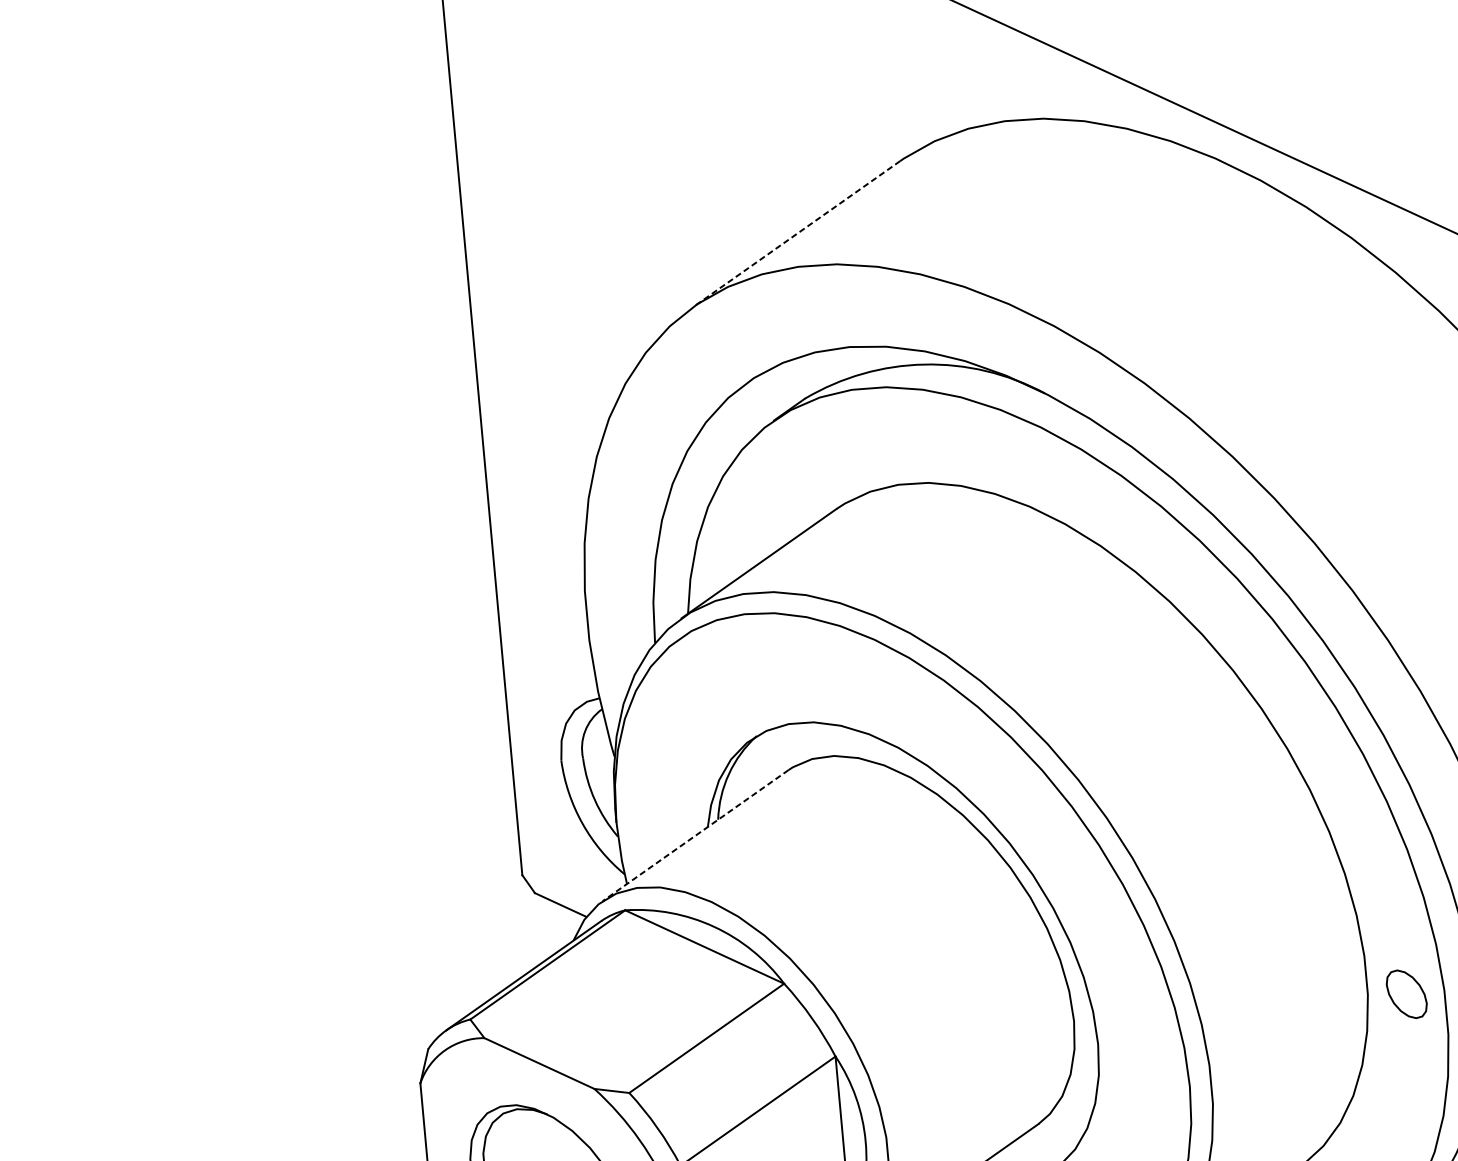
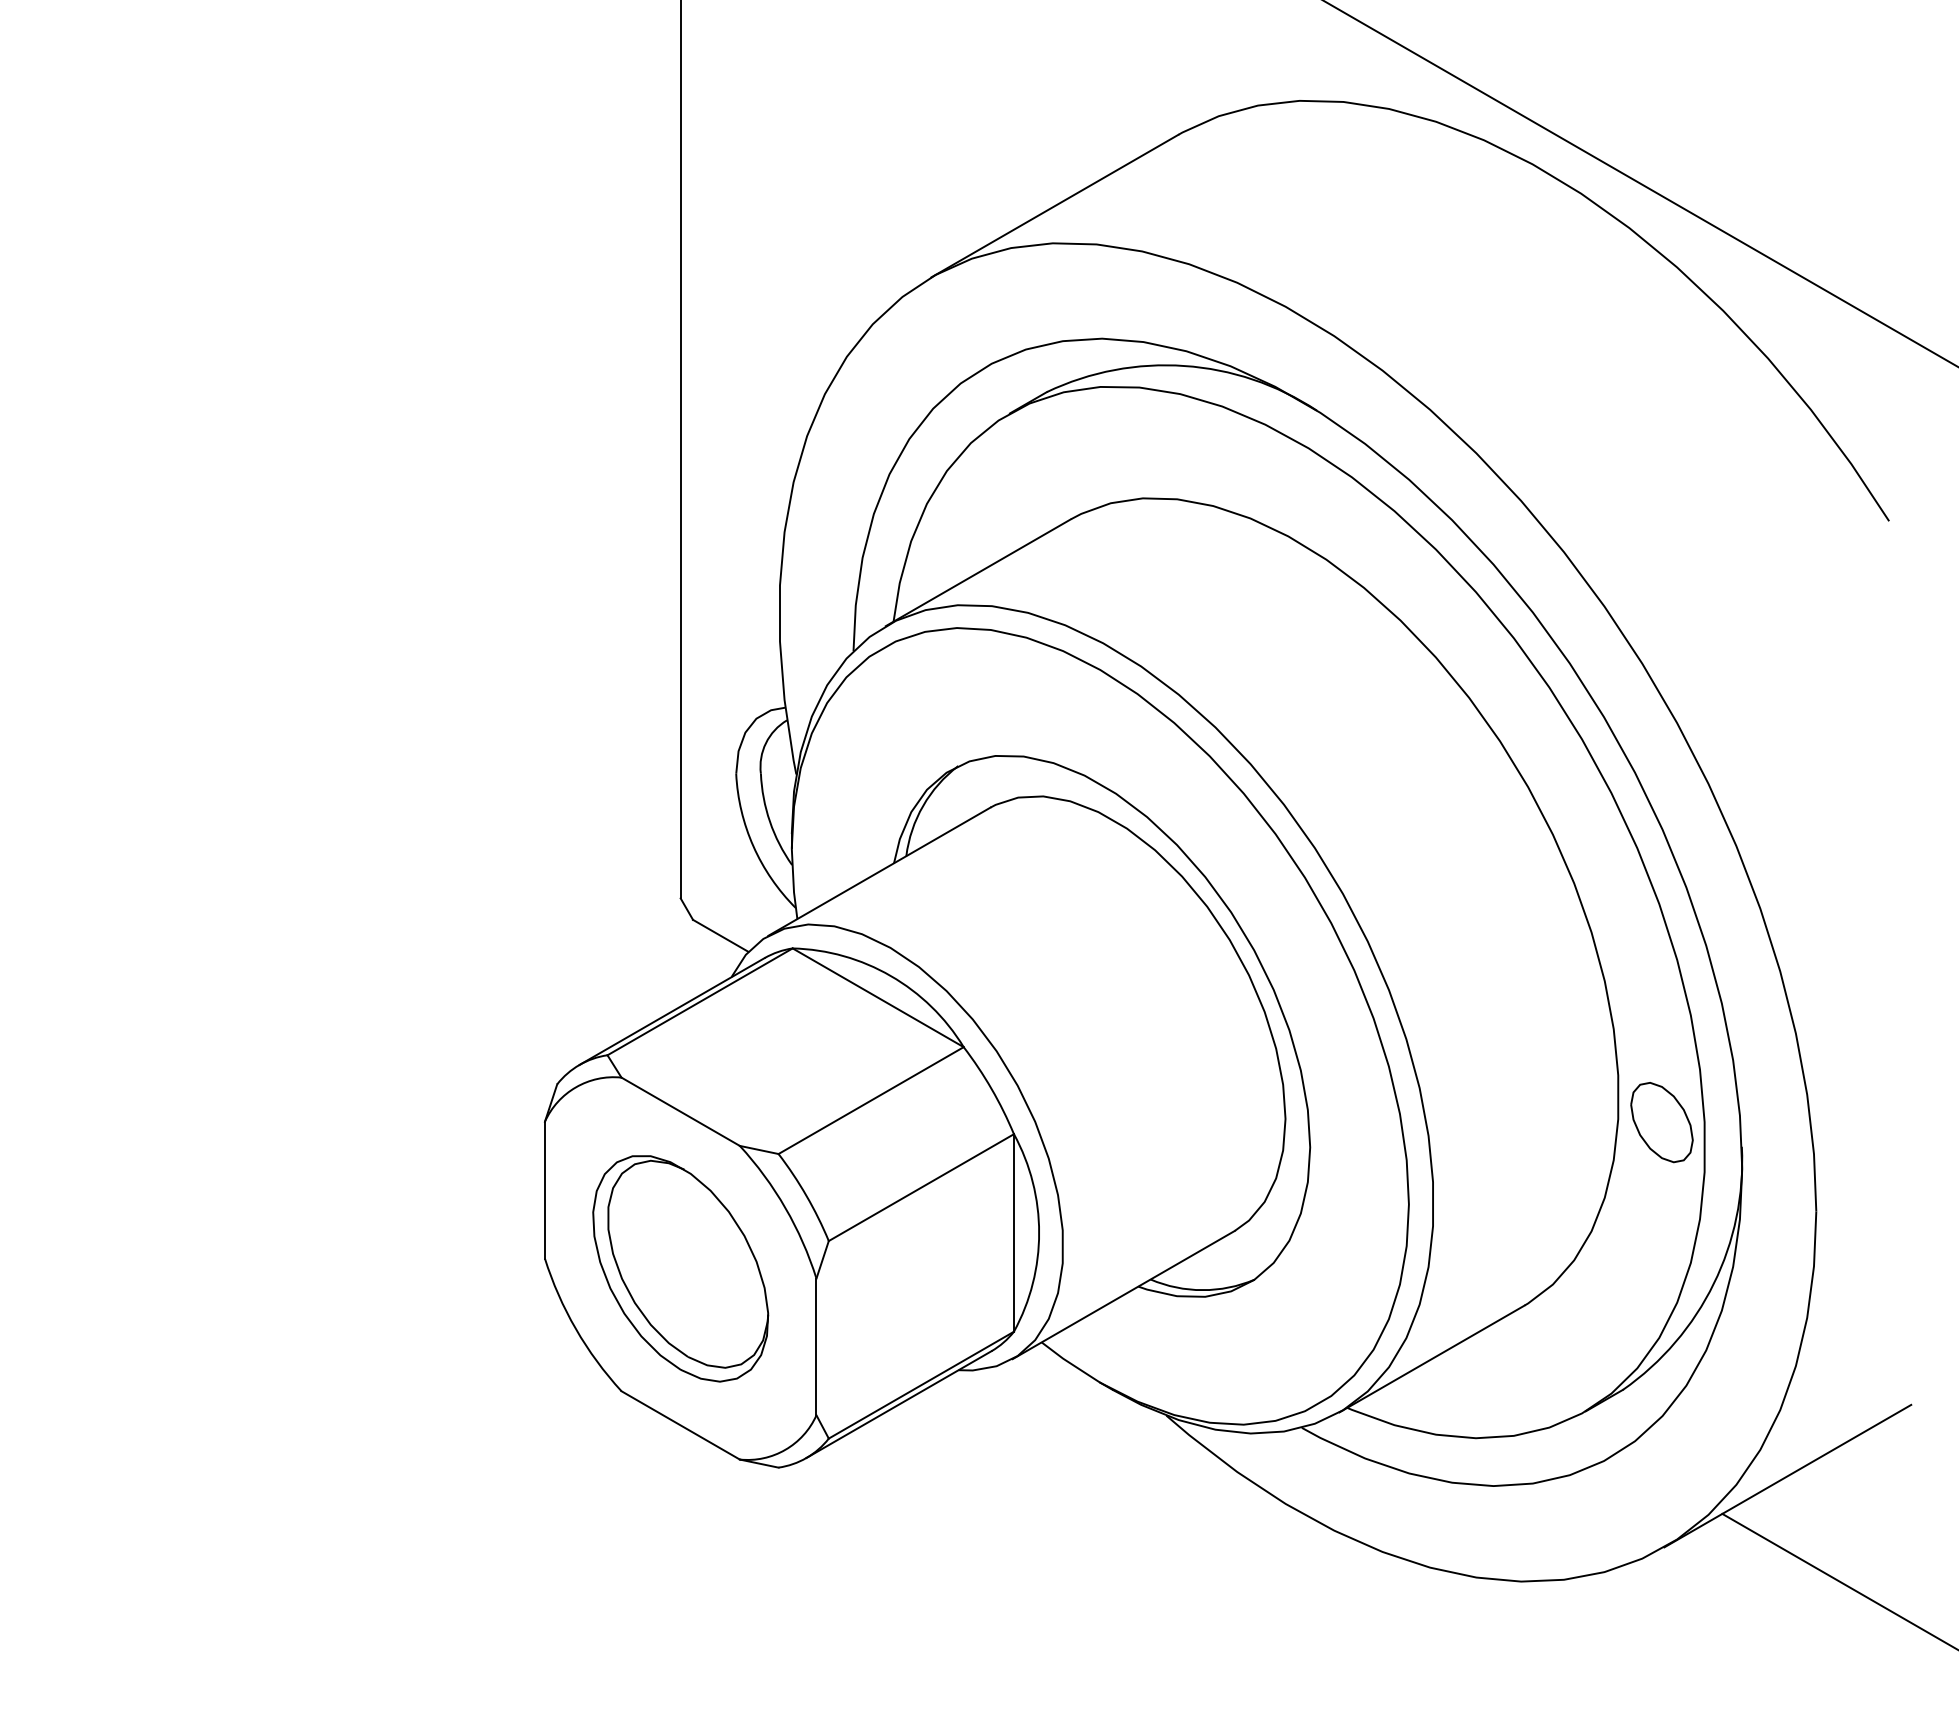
line: (796, 234) -> (1054, 206), dashed -> solid
line: (695, 835) -> (879, 871), dashed -> solid
part: (1406, 994) -> (1661, 1122), size x1.43

